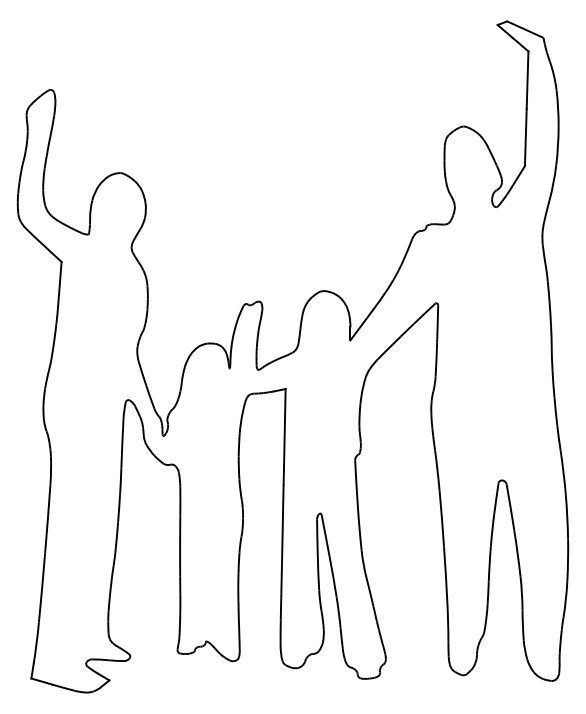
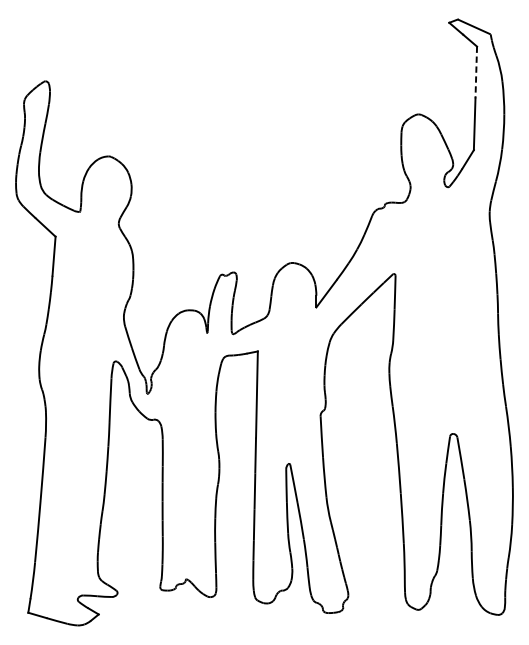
line: (527, 80) -> (476, 72), solid -> dashed

